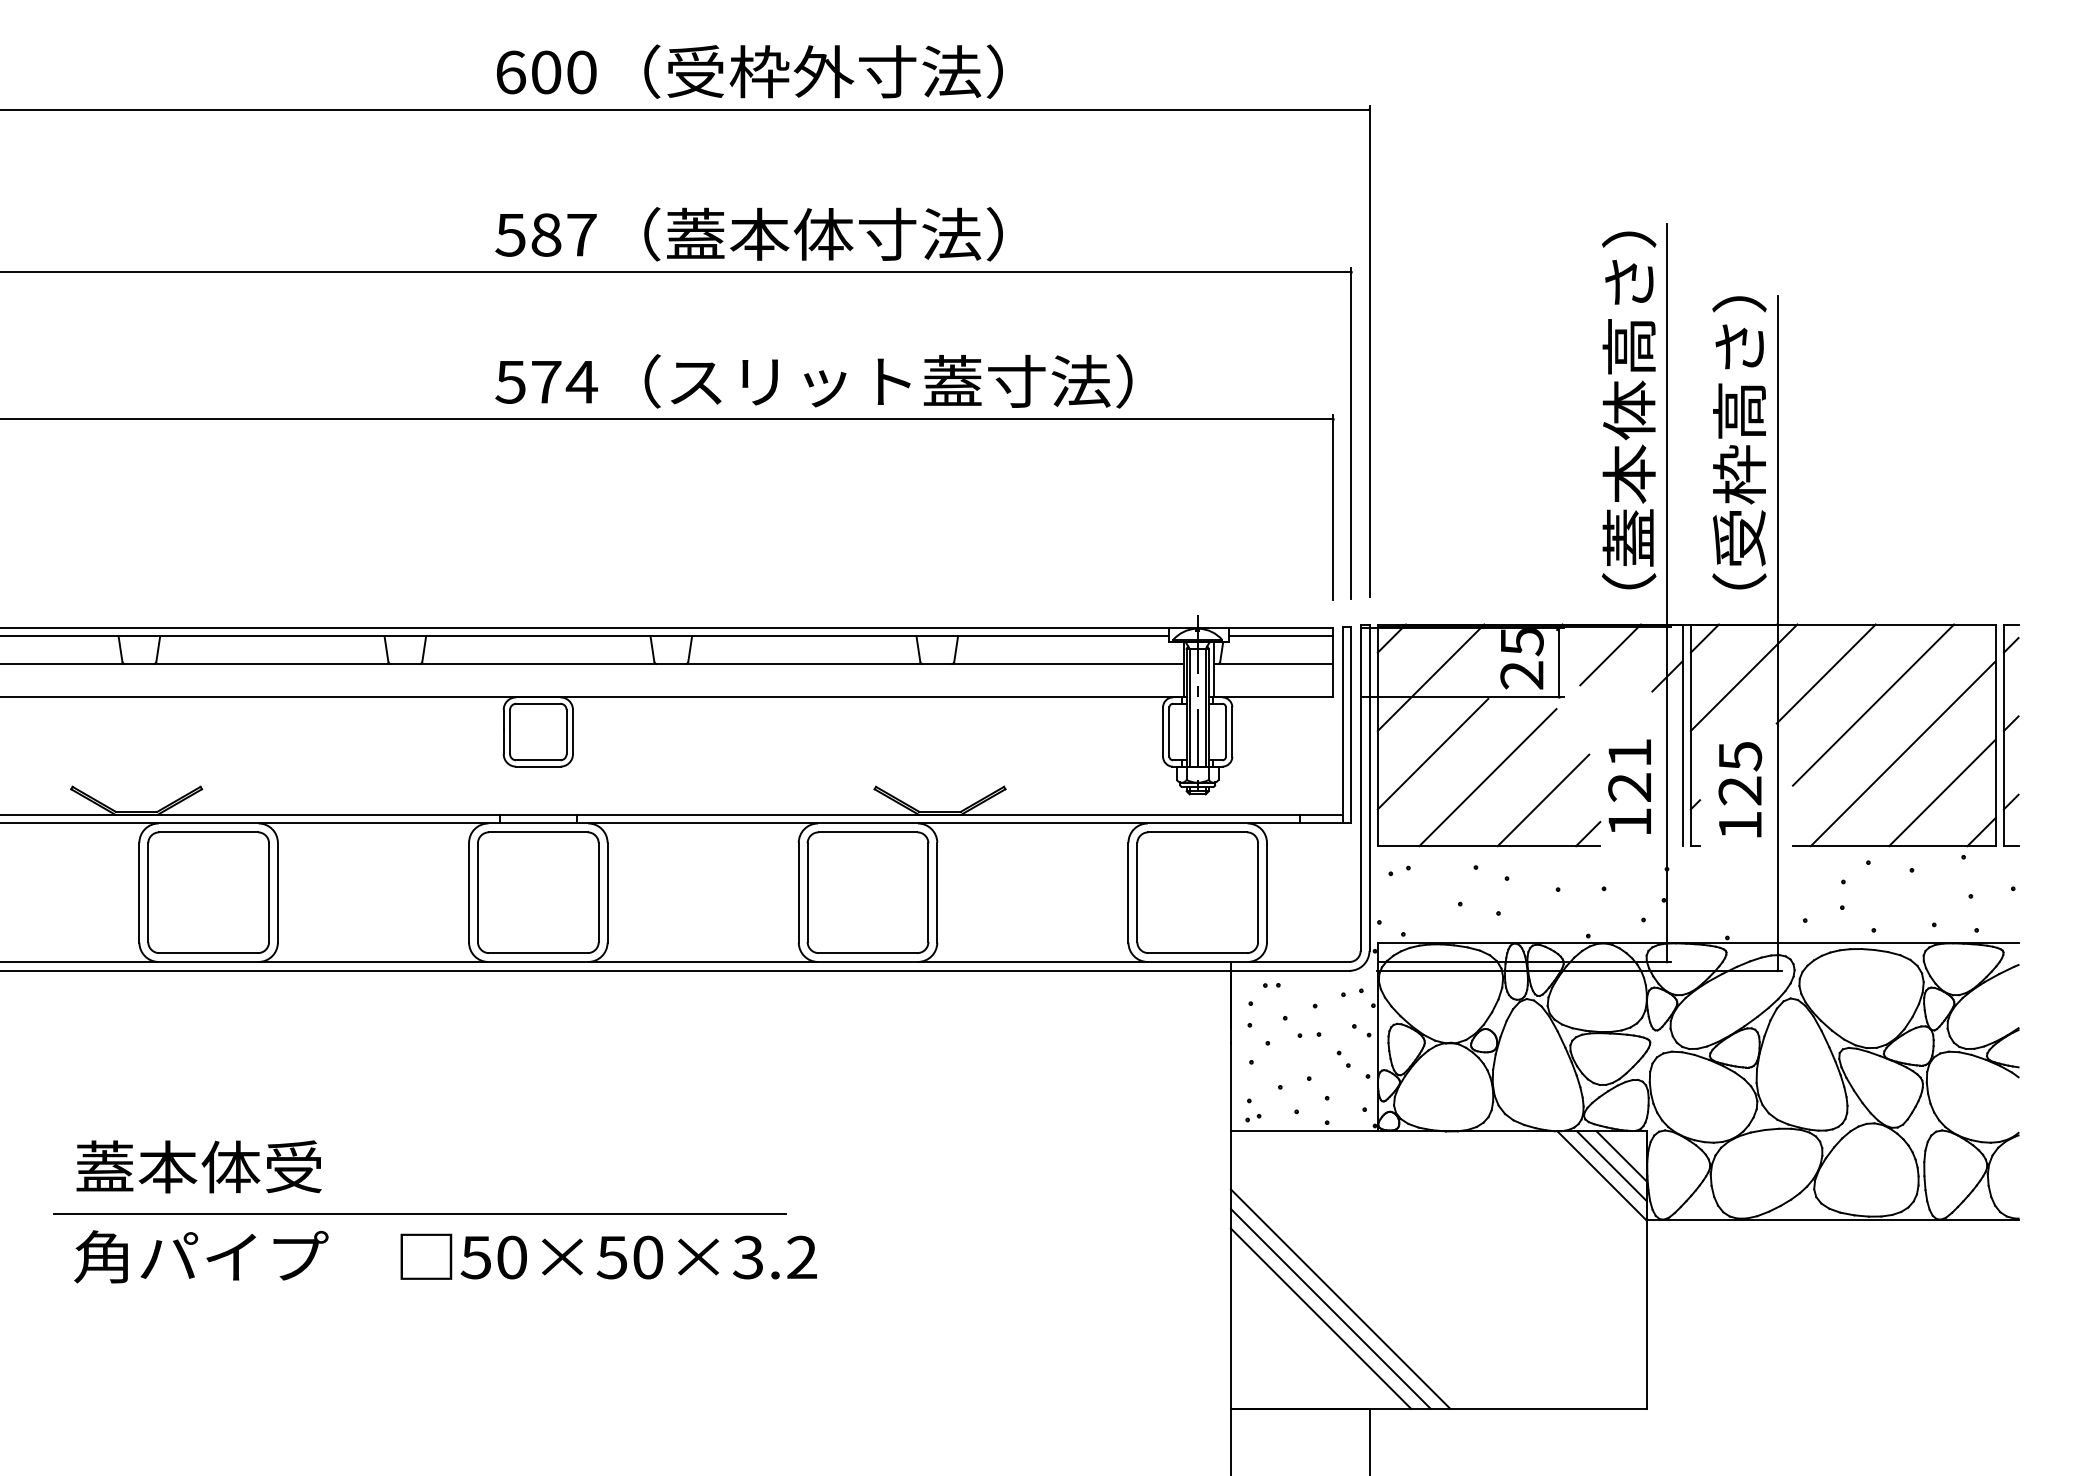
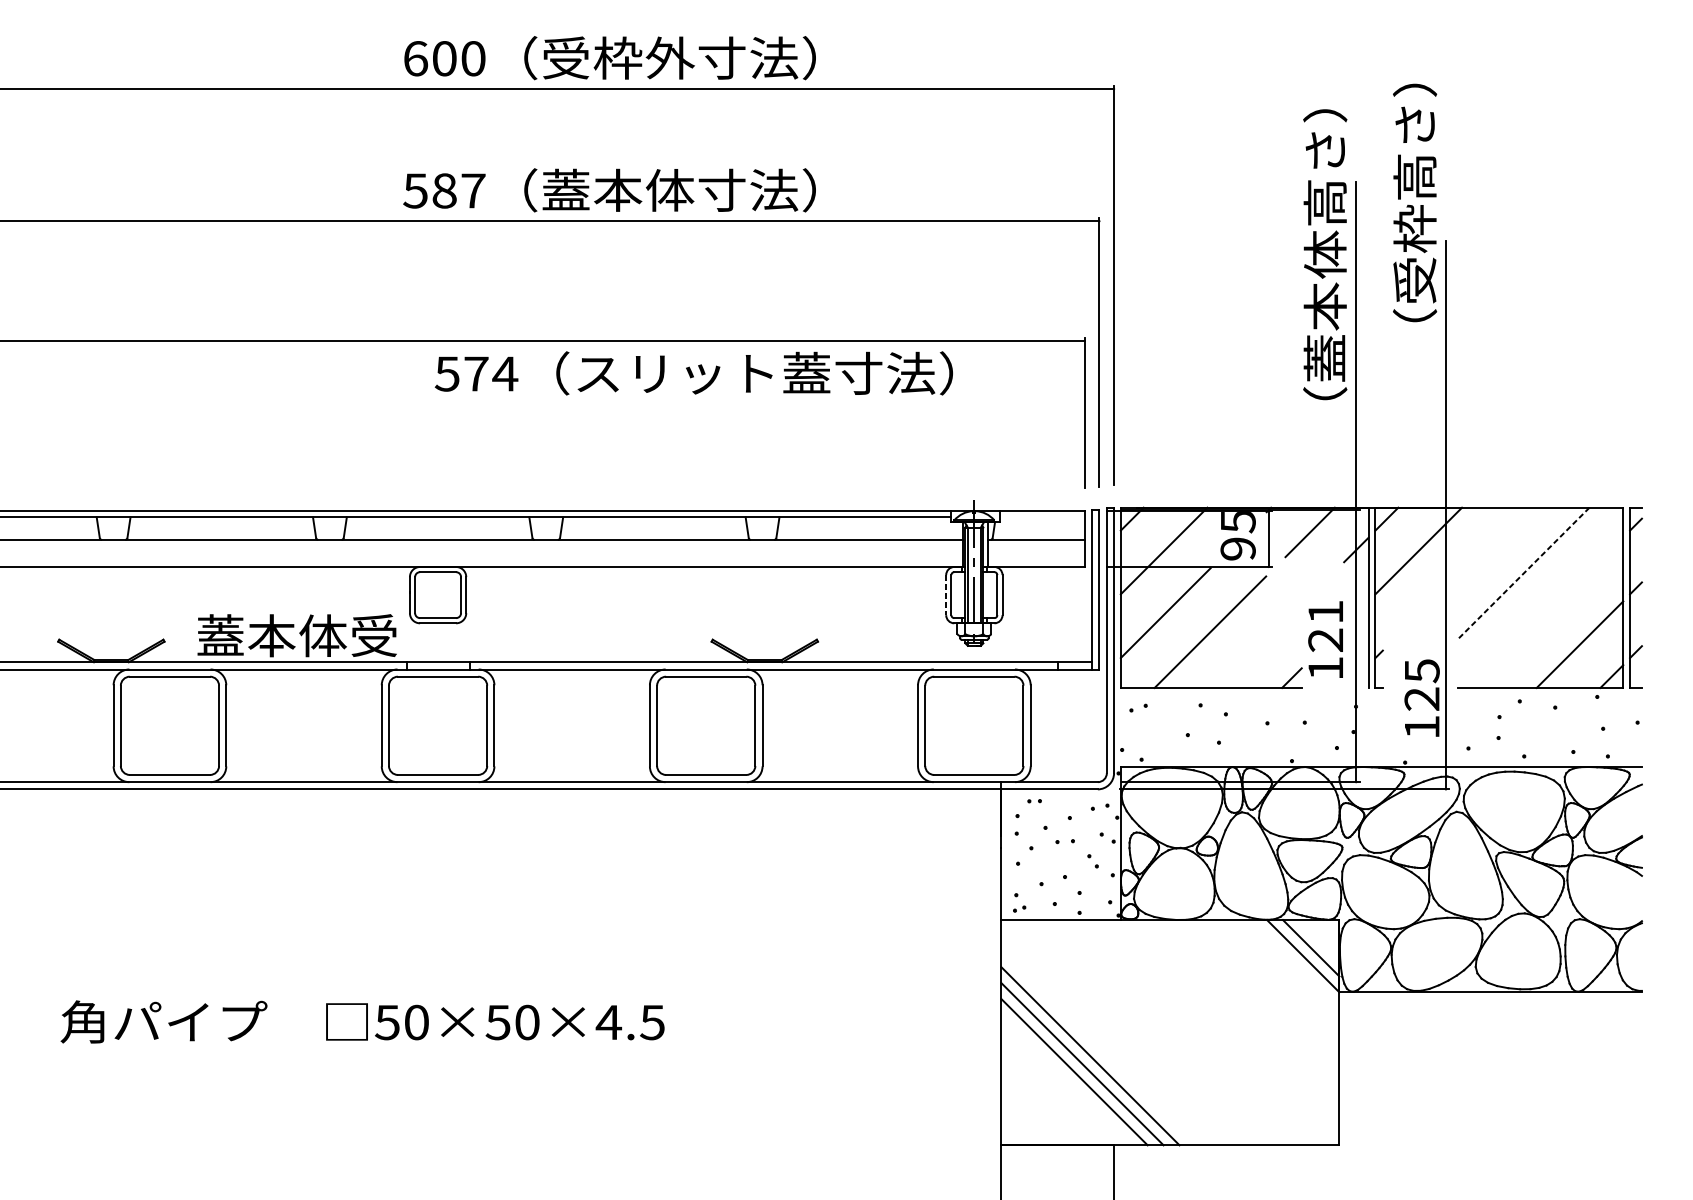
text: (813, 381) -> (693, 373), moved
text: (1629, 410) -> (1325, 254), moved
text: (1739, 442) -> (1414, 202), moved
line: (1280, 636) -> (1041, 517), removed
line: (1825, 673) -> (1484, 547), removed
text: (1521, 675) -> (1237, 549), 25 -> 95
line: (1873, 705) -> (1523, 573), solid -> dashed
line: (1163, 732) -> (946, 595), solid -> dashed
line: (1902, 753) -> (1547, 612), removed
text: (1740, 789) -> (1422, 698), moved
line: (1543, 800) -> (1255, 650), removed
line: (1621, 1156) -> (1319, 940), removed
text: (198, 1166) -> (296, 635), moved
line: (419, 1214) -> (341, 987), removed
text: (774, 1257) -> (630, 1022), 50×50×3.2 -> 50×50×4.5

